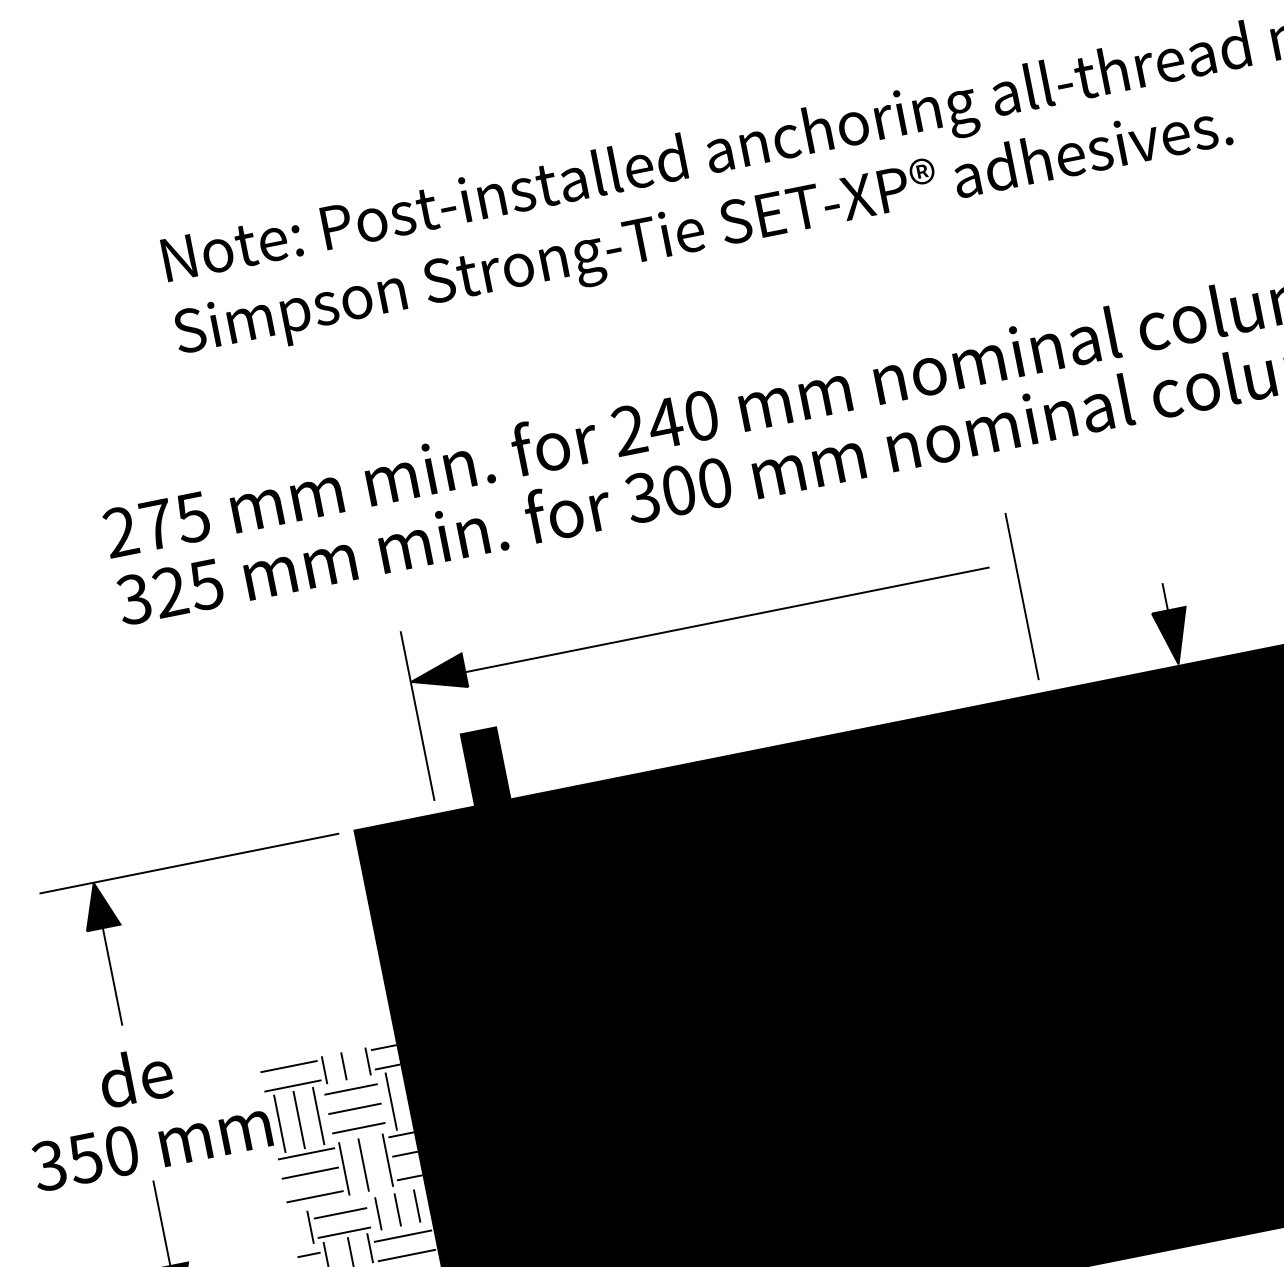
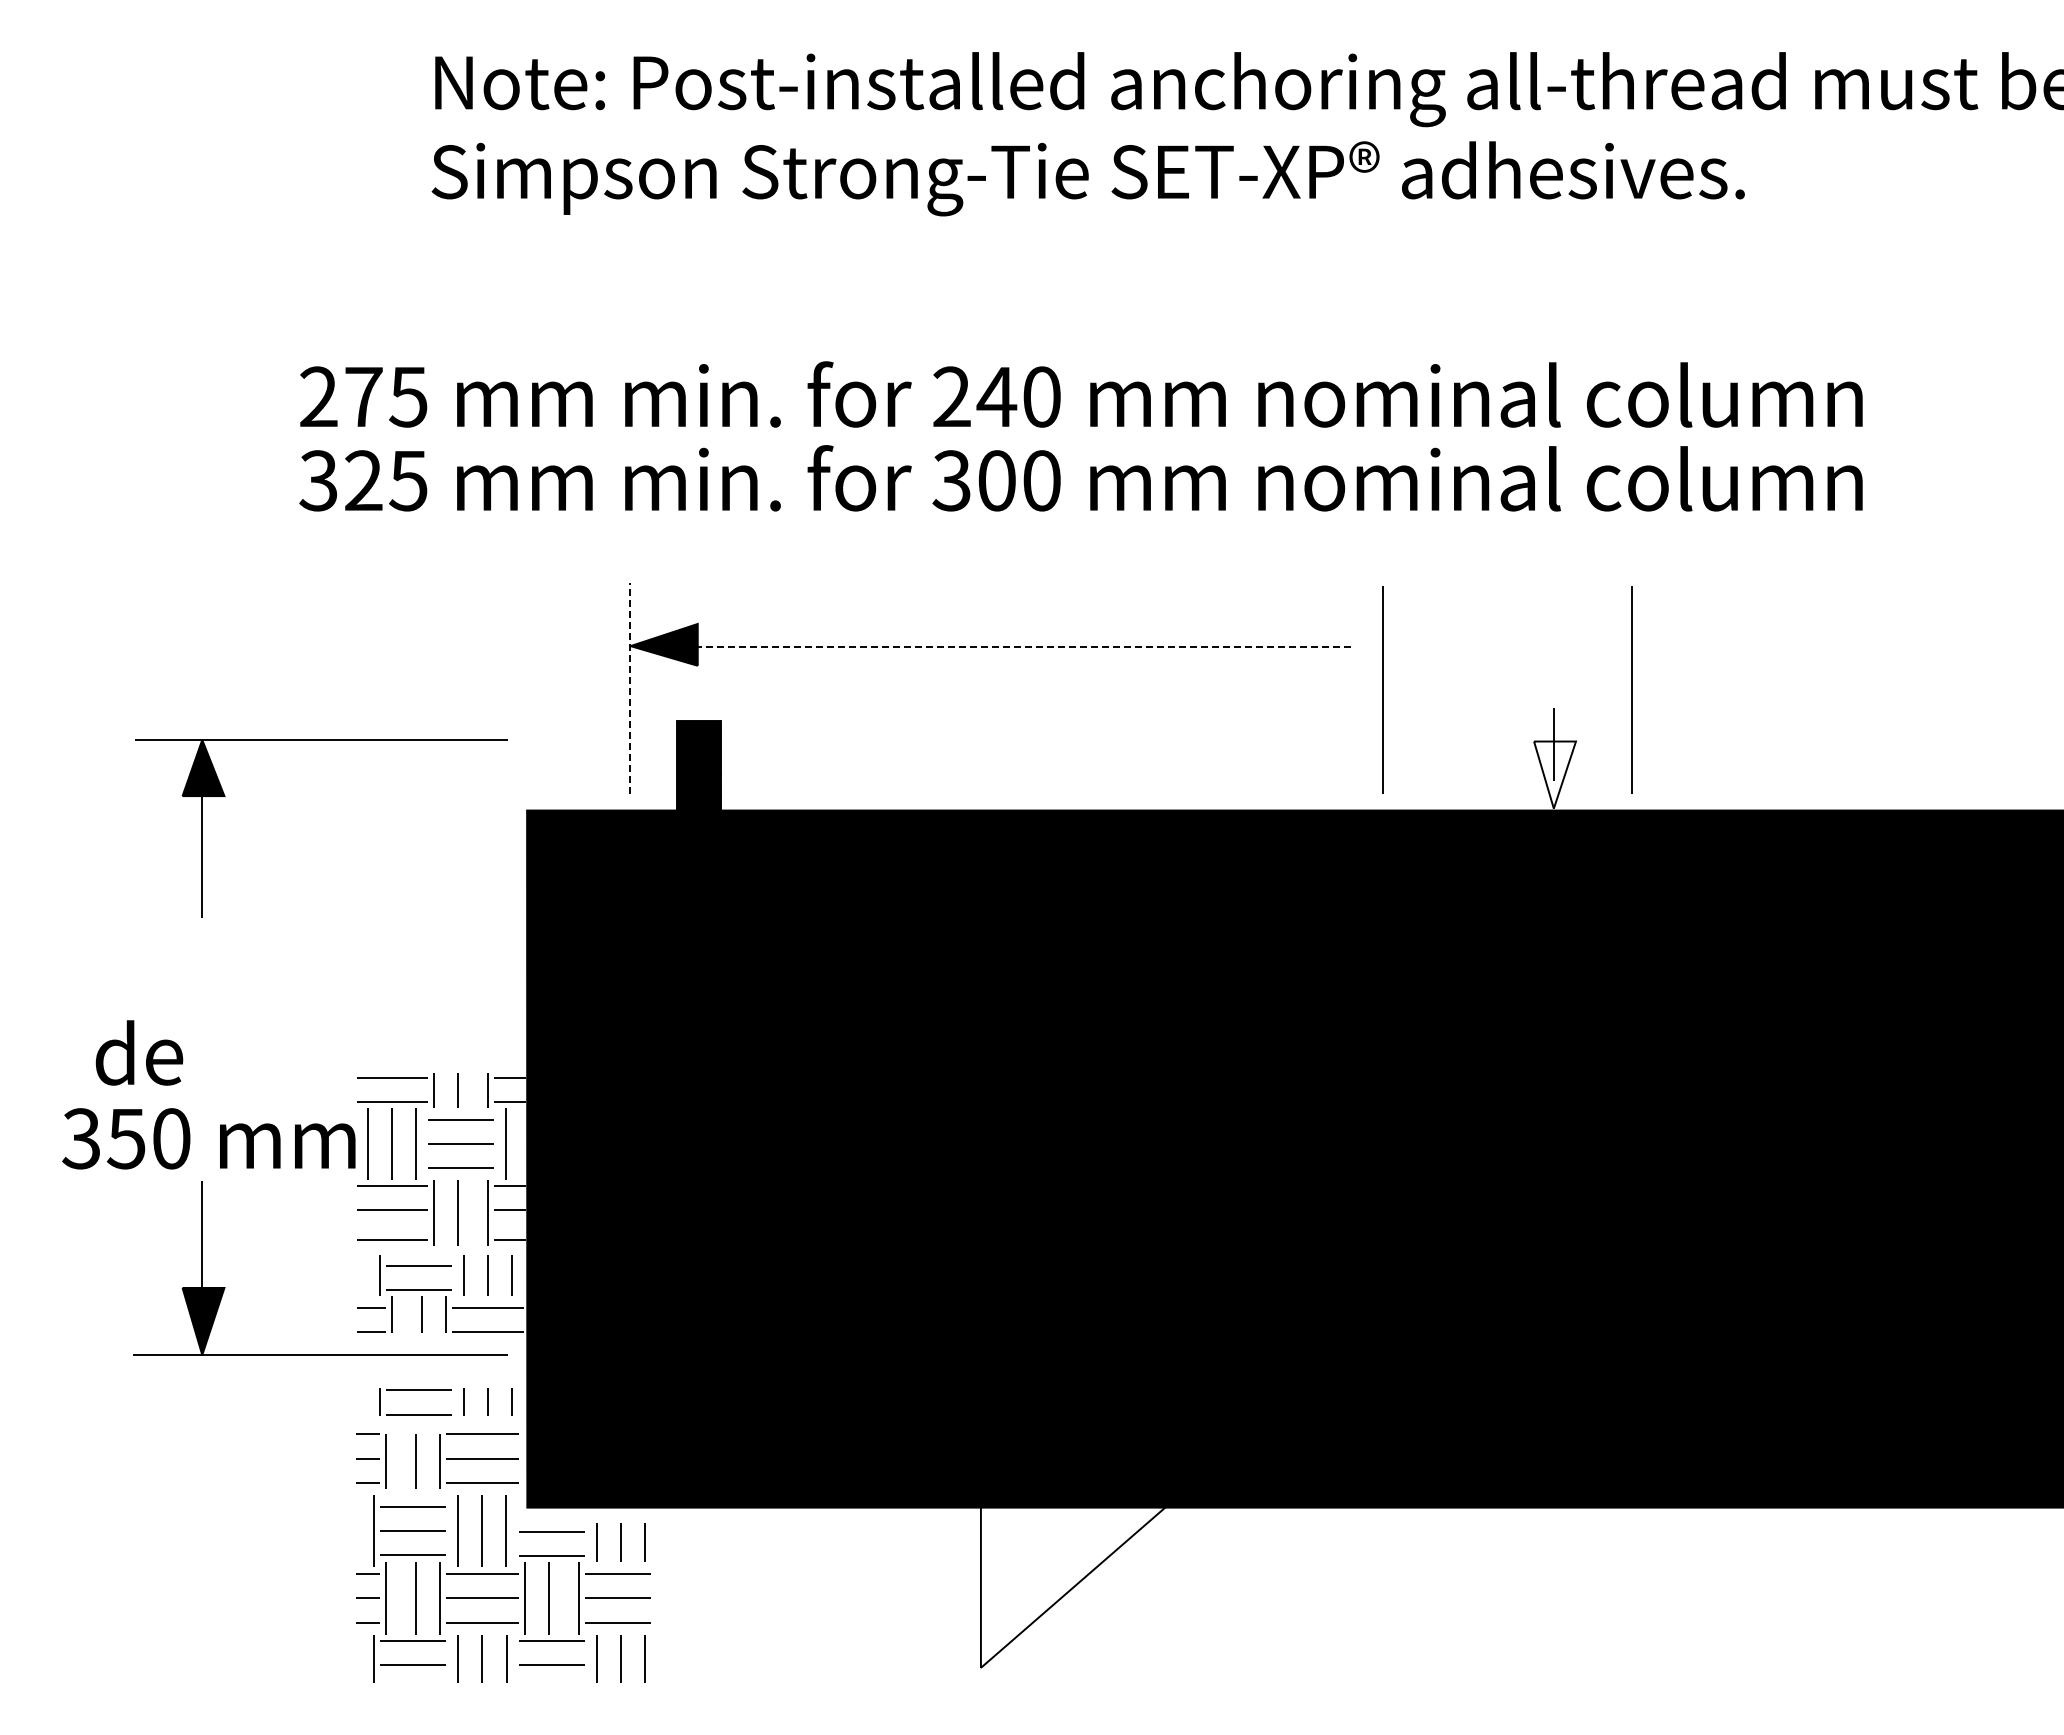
line: (1221, 556) -> (1631, 689), added
line: (712, 622) -> (1005, 647), solid -> dashed
fill: (1174, 636) -> (1555, 774), removed
line: (417, 716) -> (630, 688), solid -> dashed
part: (189, 864) -> (321, 740), moved
text: (135, 1076) -> (139, 1052), moved

